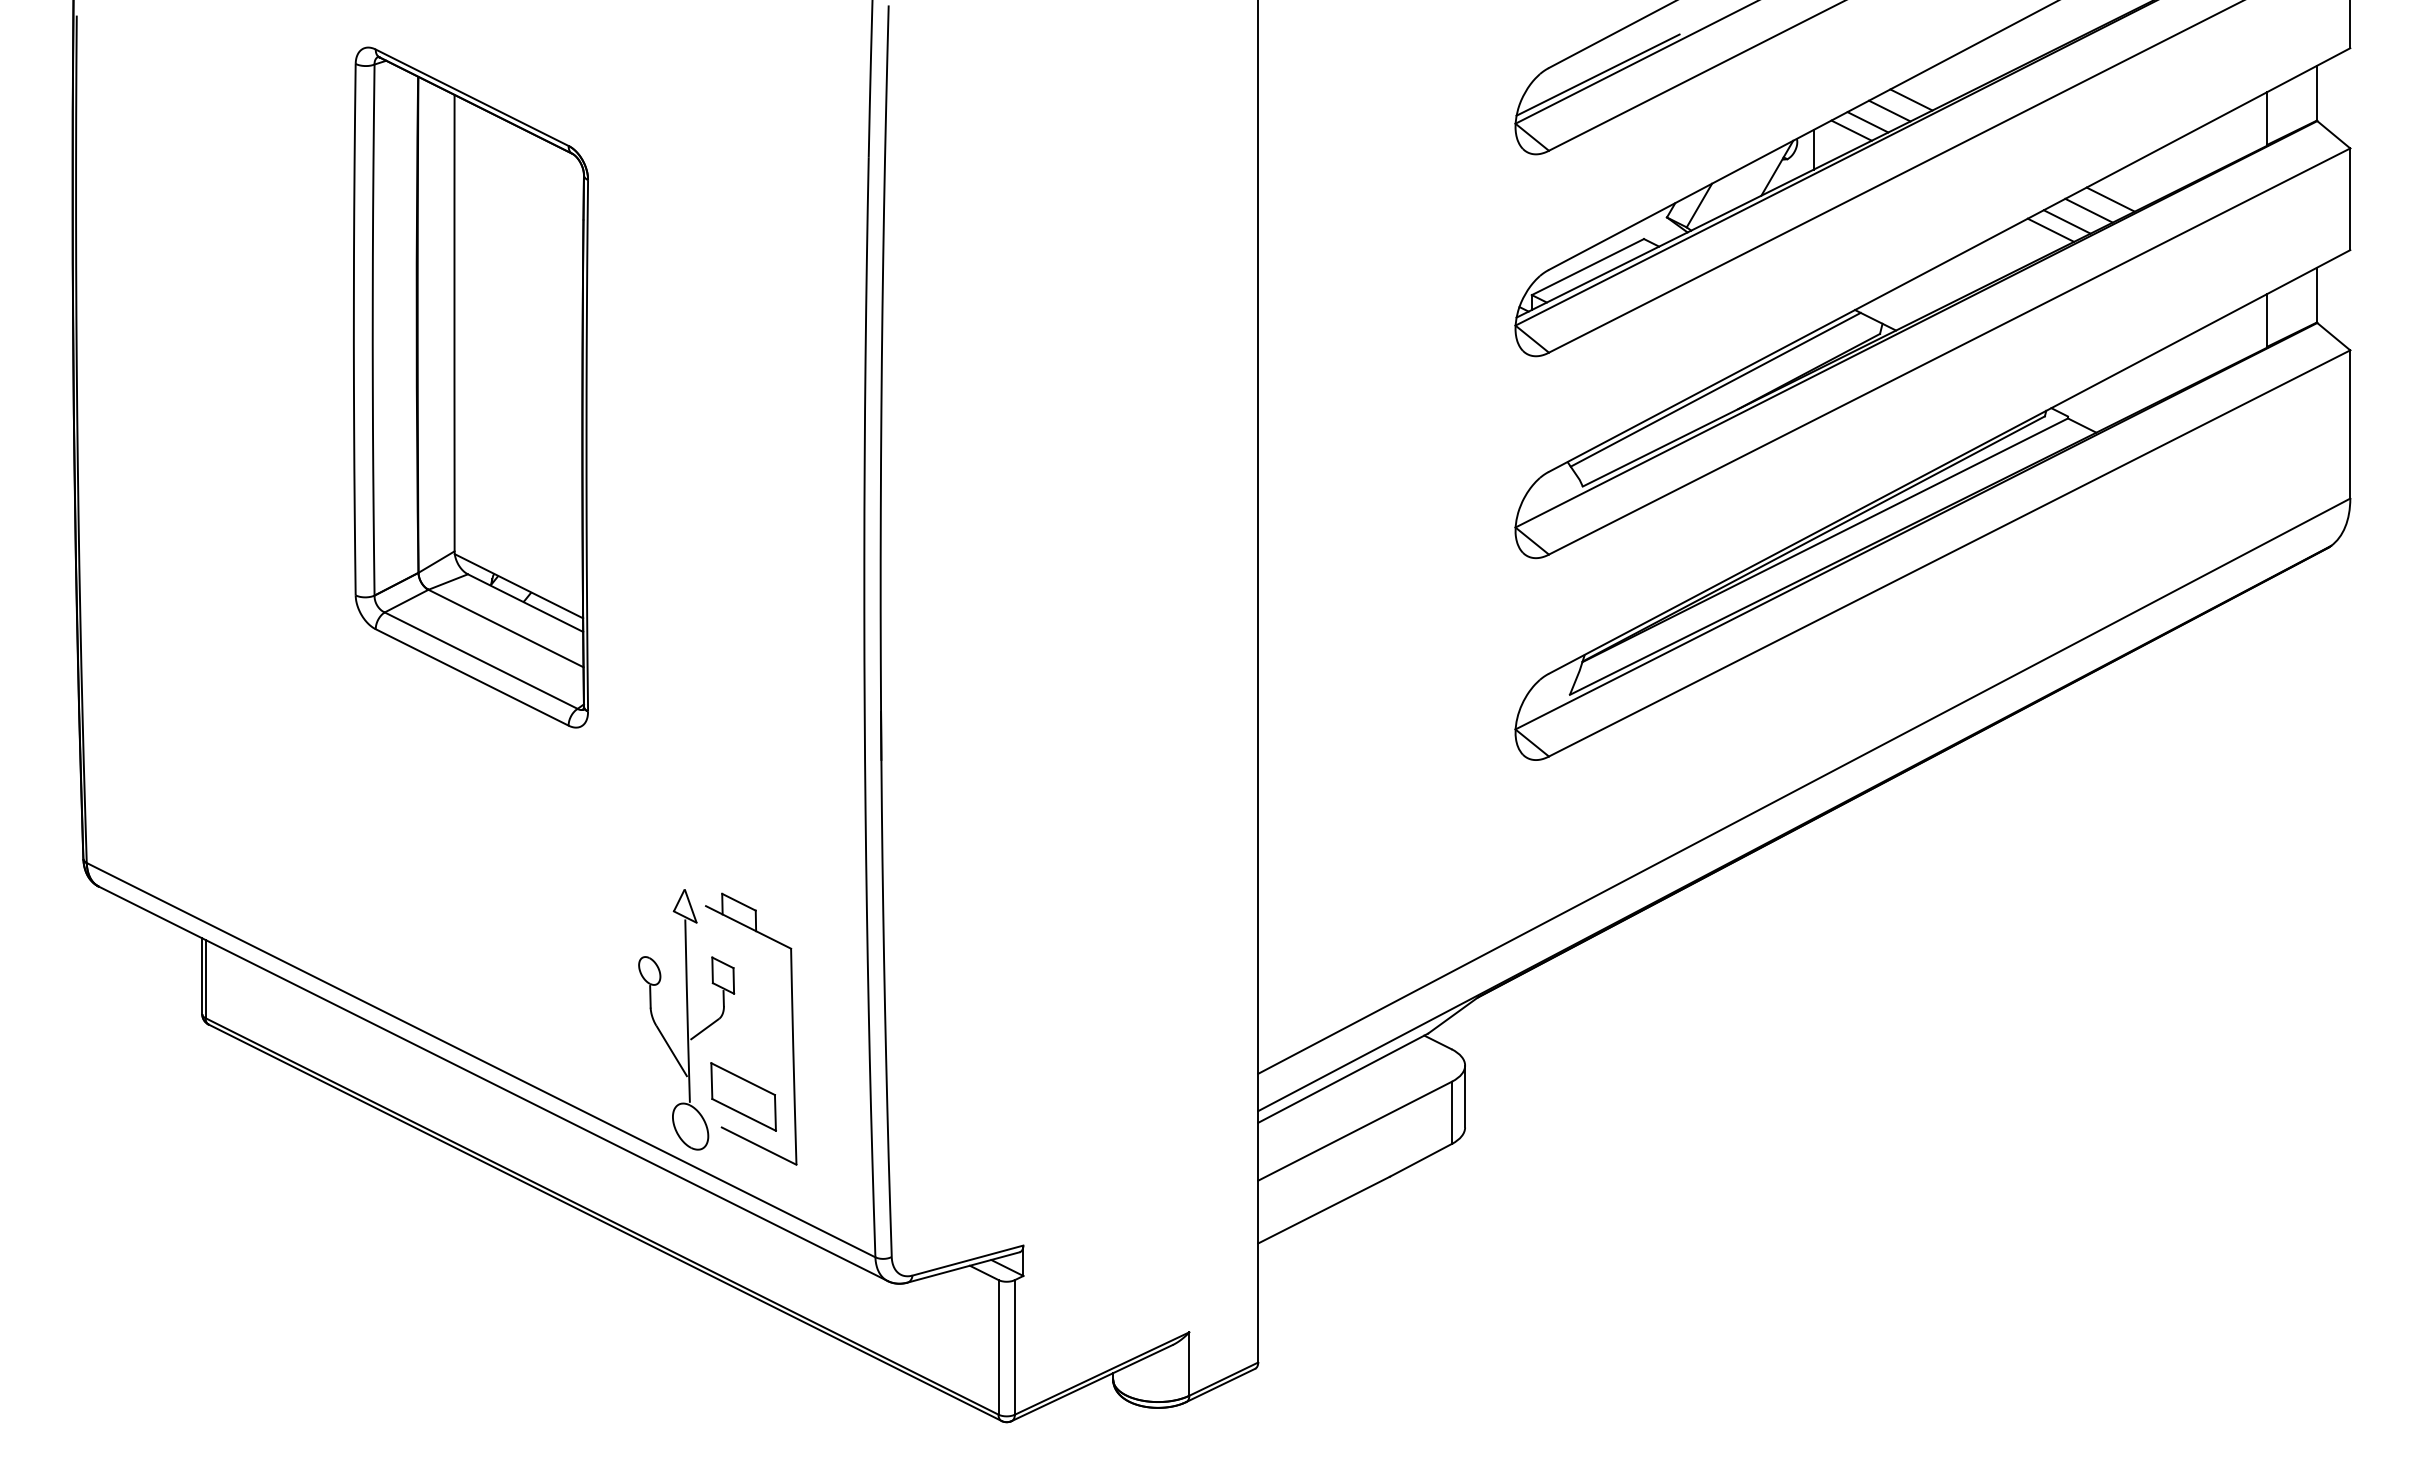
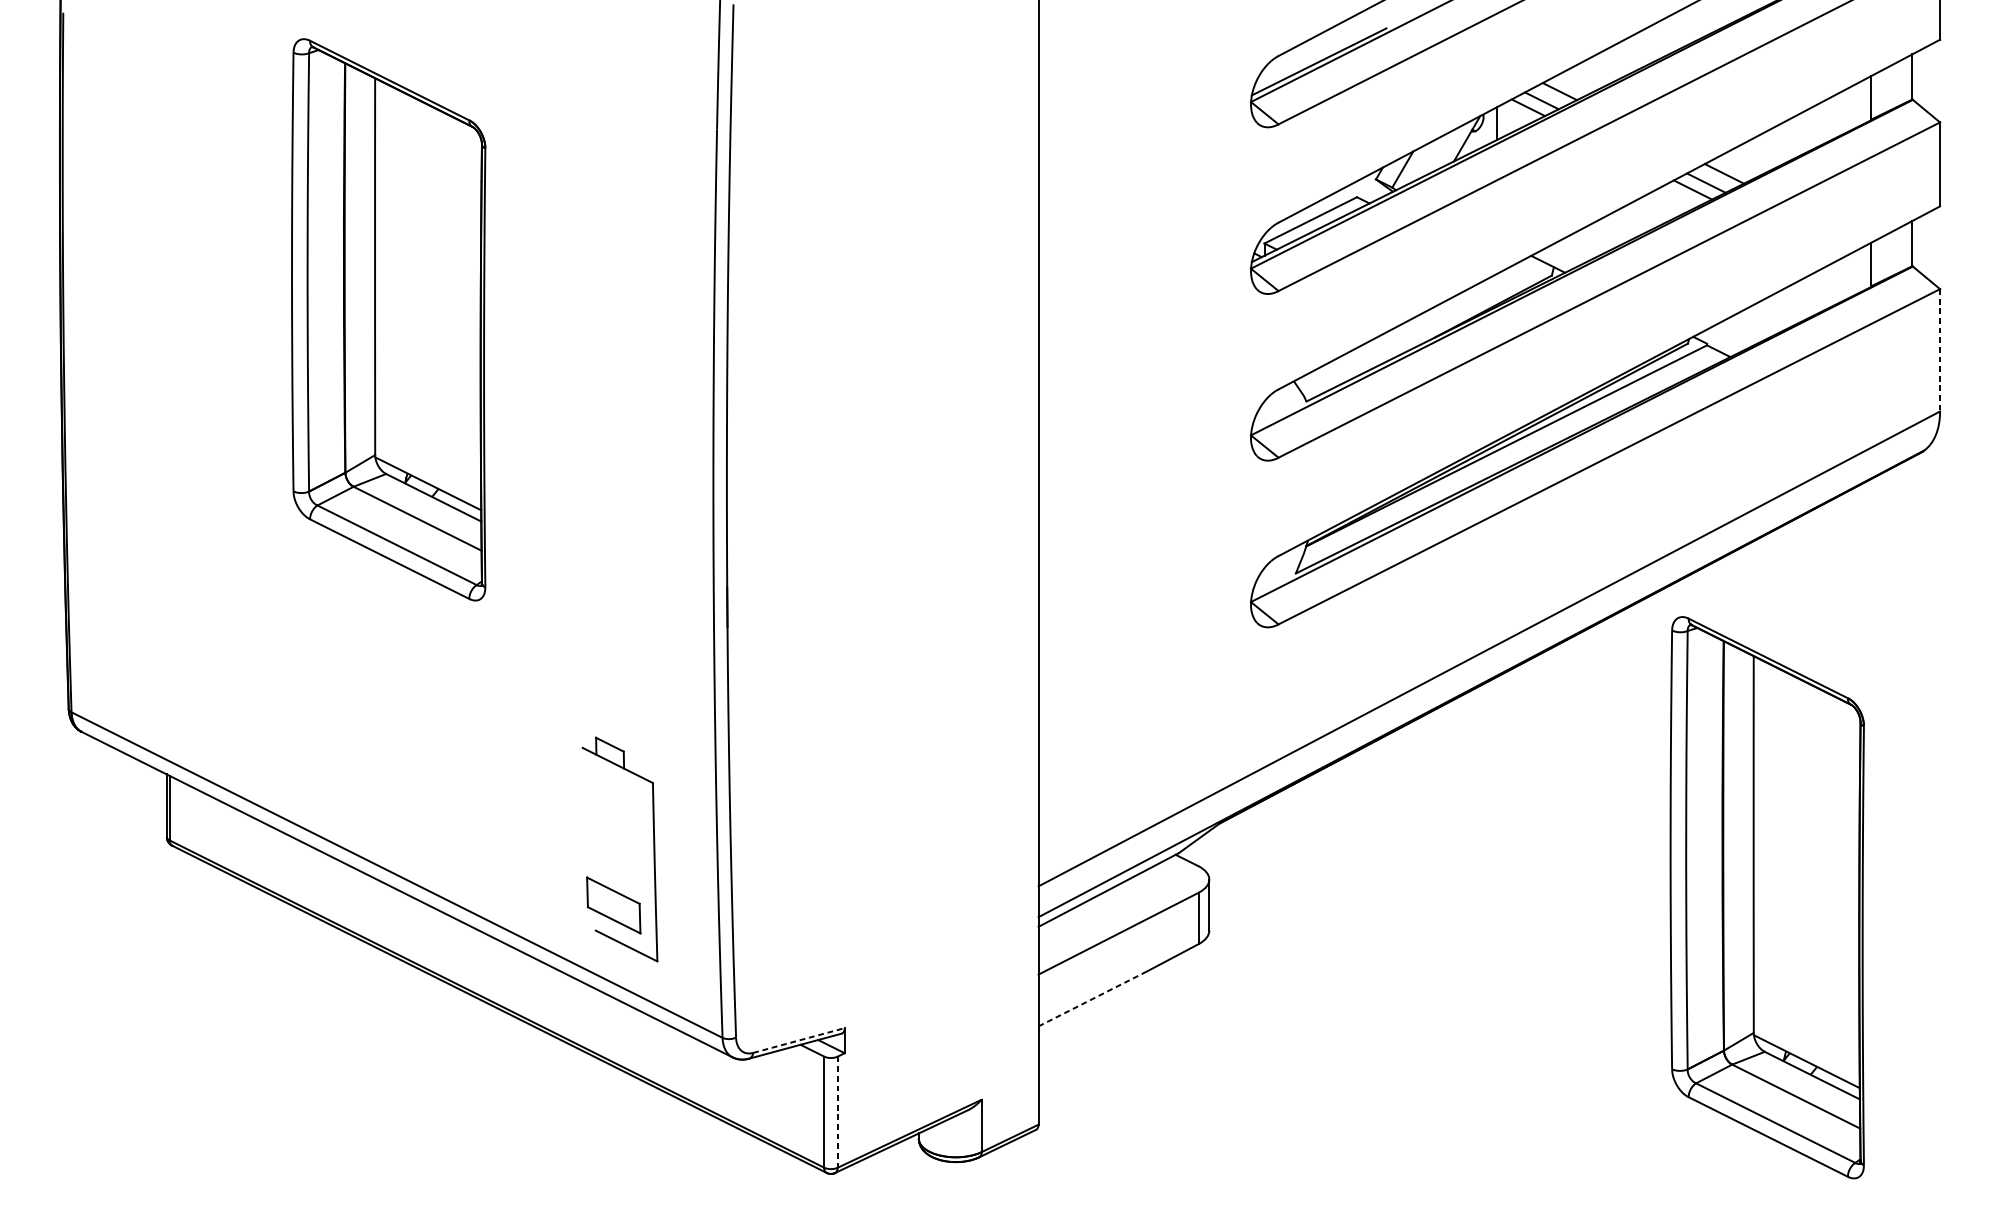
line: (1911, 99) -> (1577, 82), removed
line: (2110, 199) -> (1742, 164), removed
line: (1715, 389) -> (1416, 321), removed
line: (2350, 424) -> (1940, 350), solid -> dashed
part: (686, 1019) -> (566, 841), removed
part: (2140, 1087) -> (1766, 897), added
line: (1324, 1210) -> (1093, 999), solid -> dashed
line: (968, 1260) -> (799, 1040), solid -> dashed
line: (1014, 1347) -> (837, 1112), solid -> dashed

